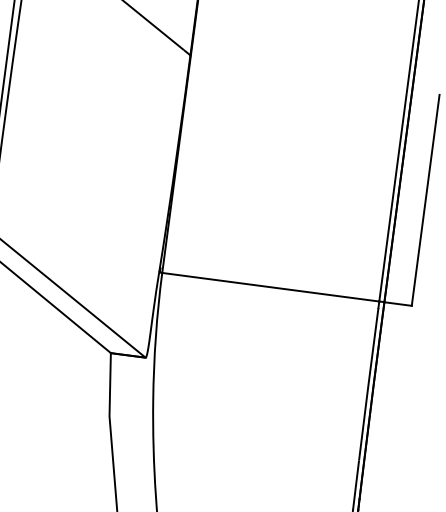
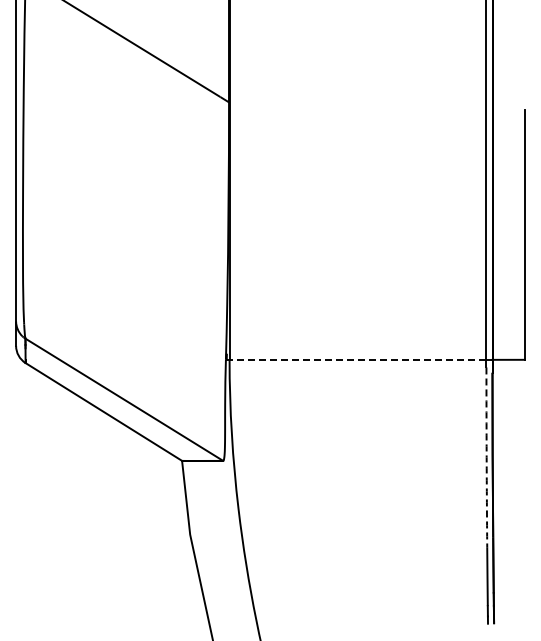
line: (270, 286) -> (357, 359), solid -> dashed
arc: (368, 384) -> (486, 457), solid -> dashed

